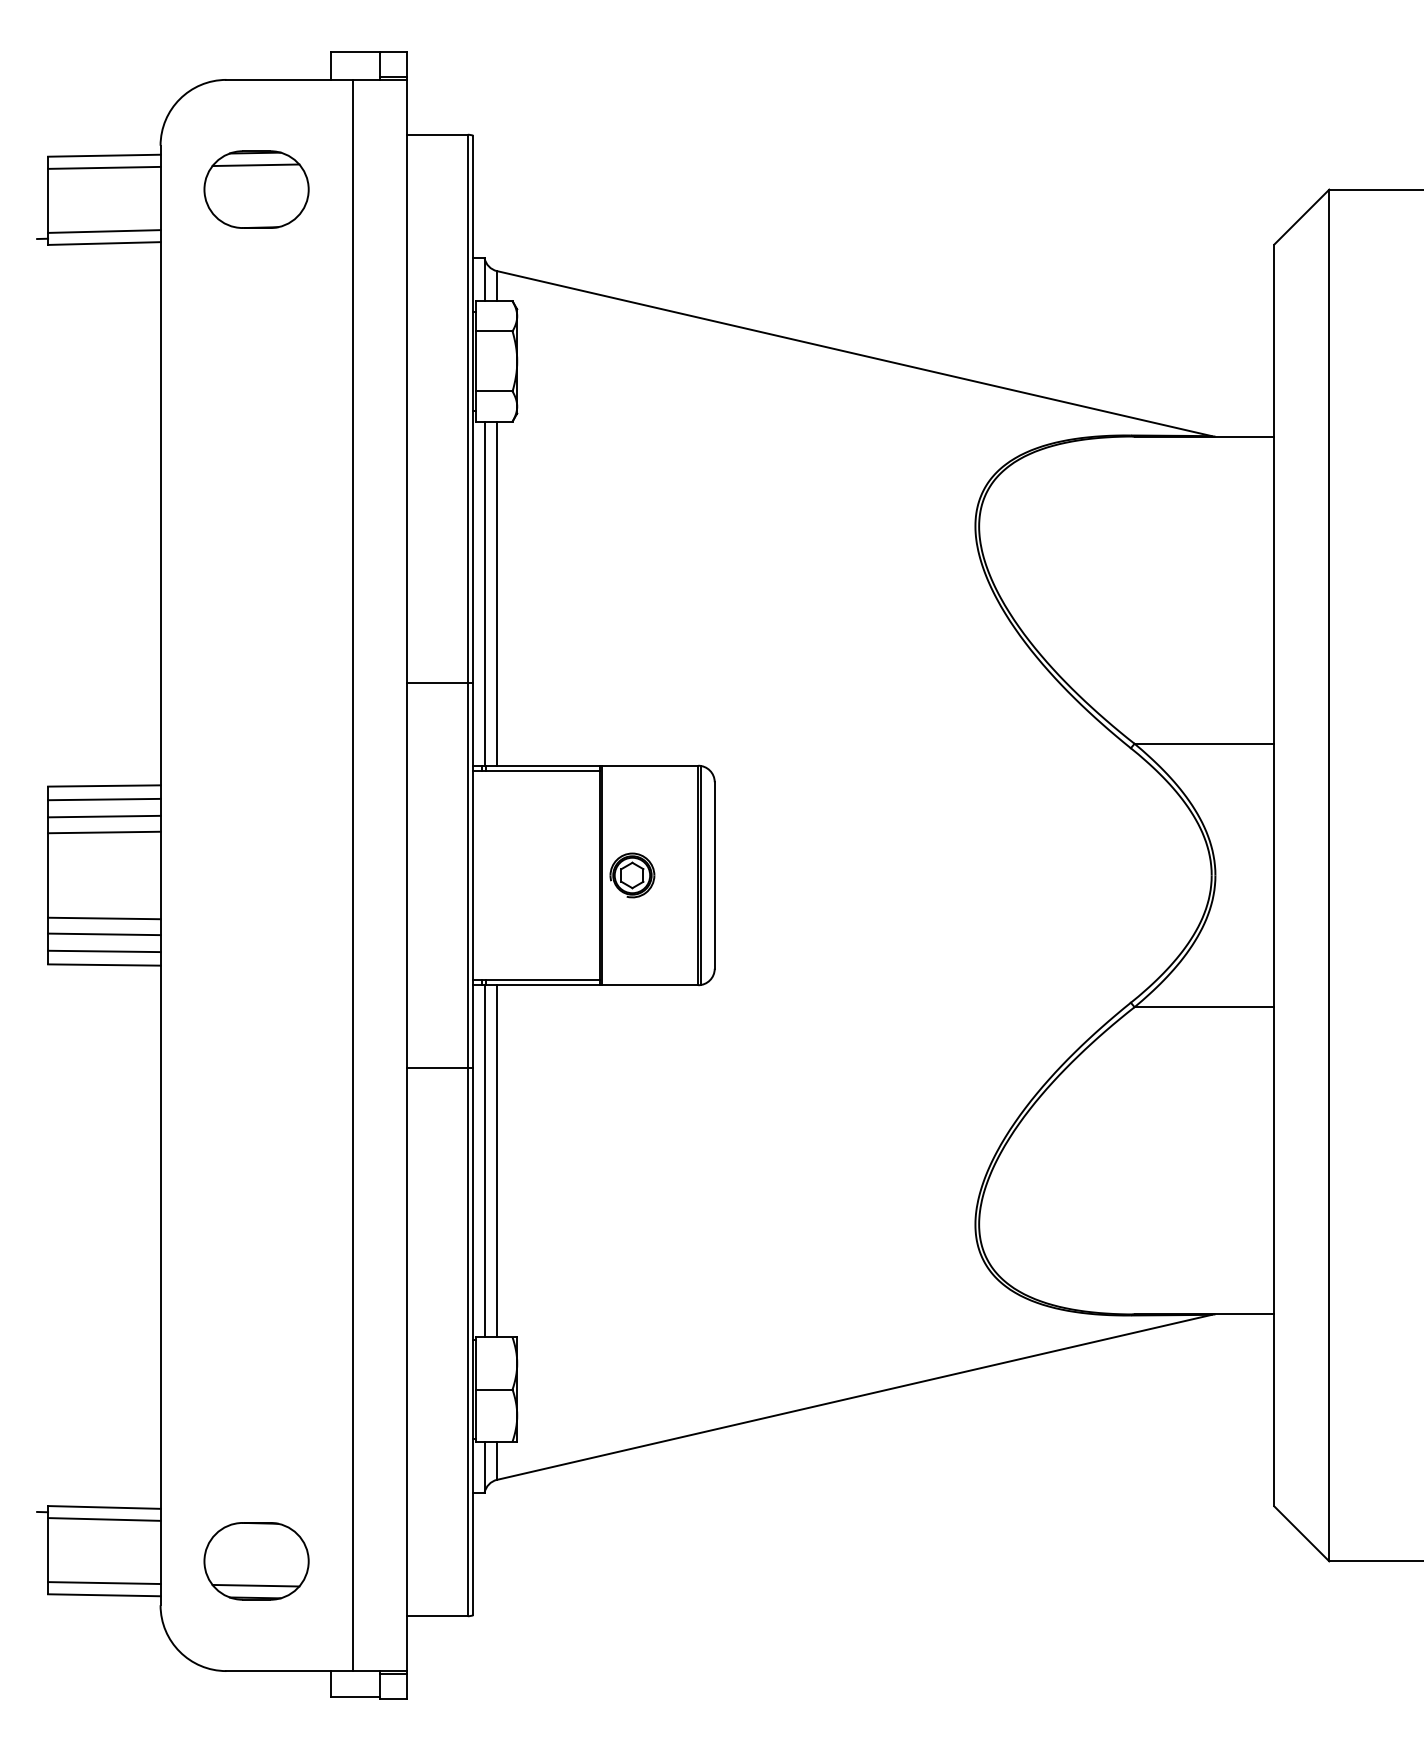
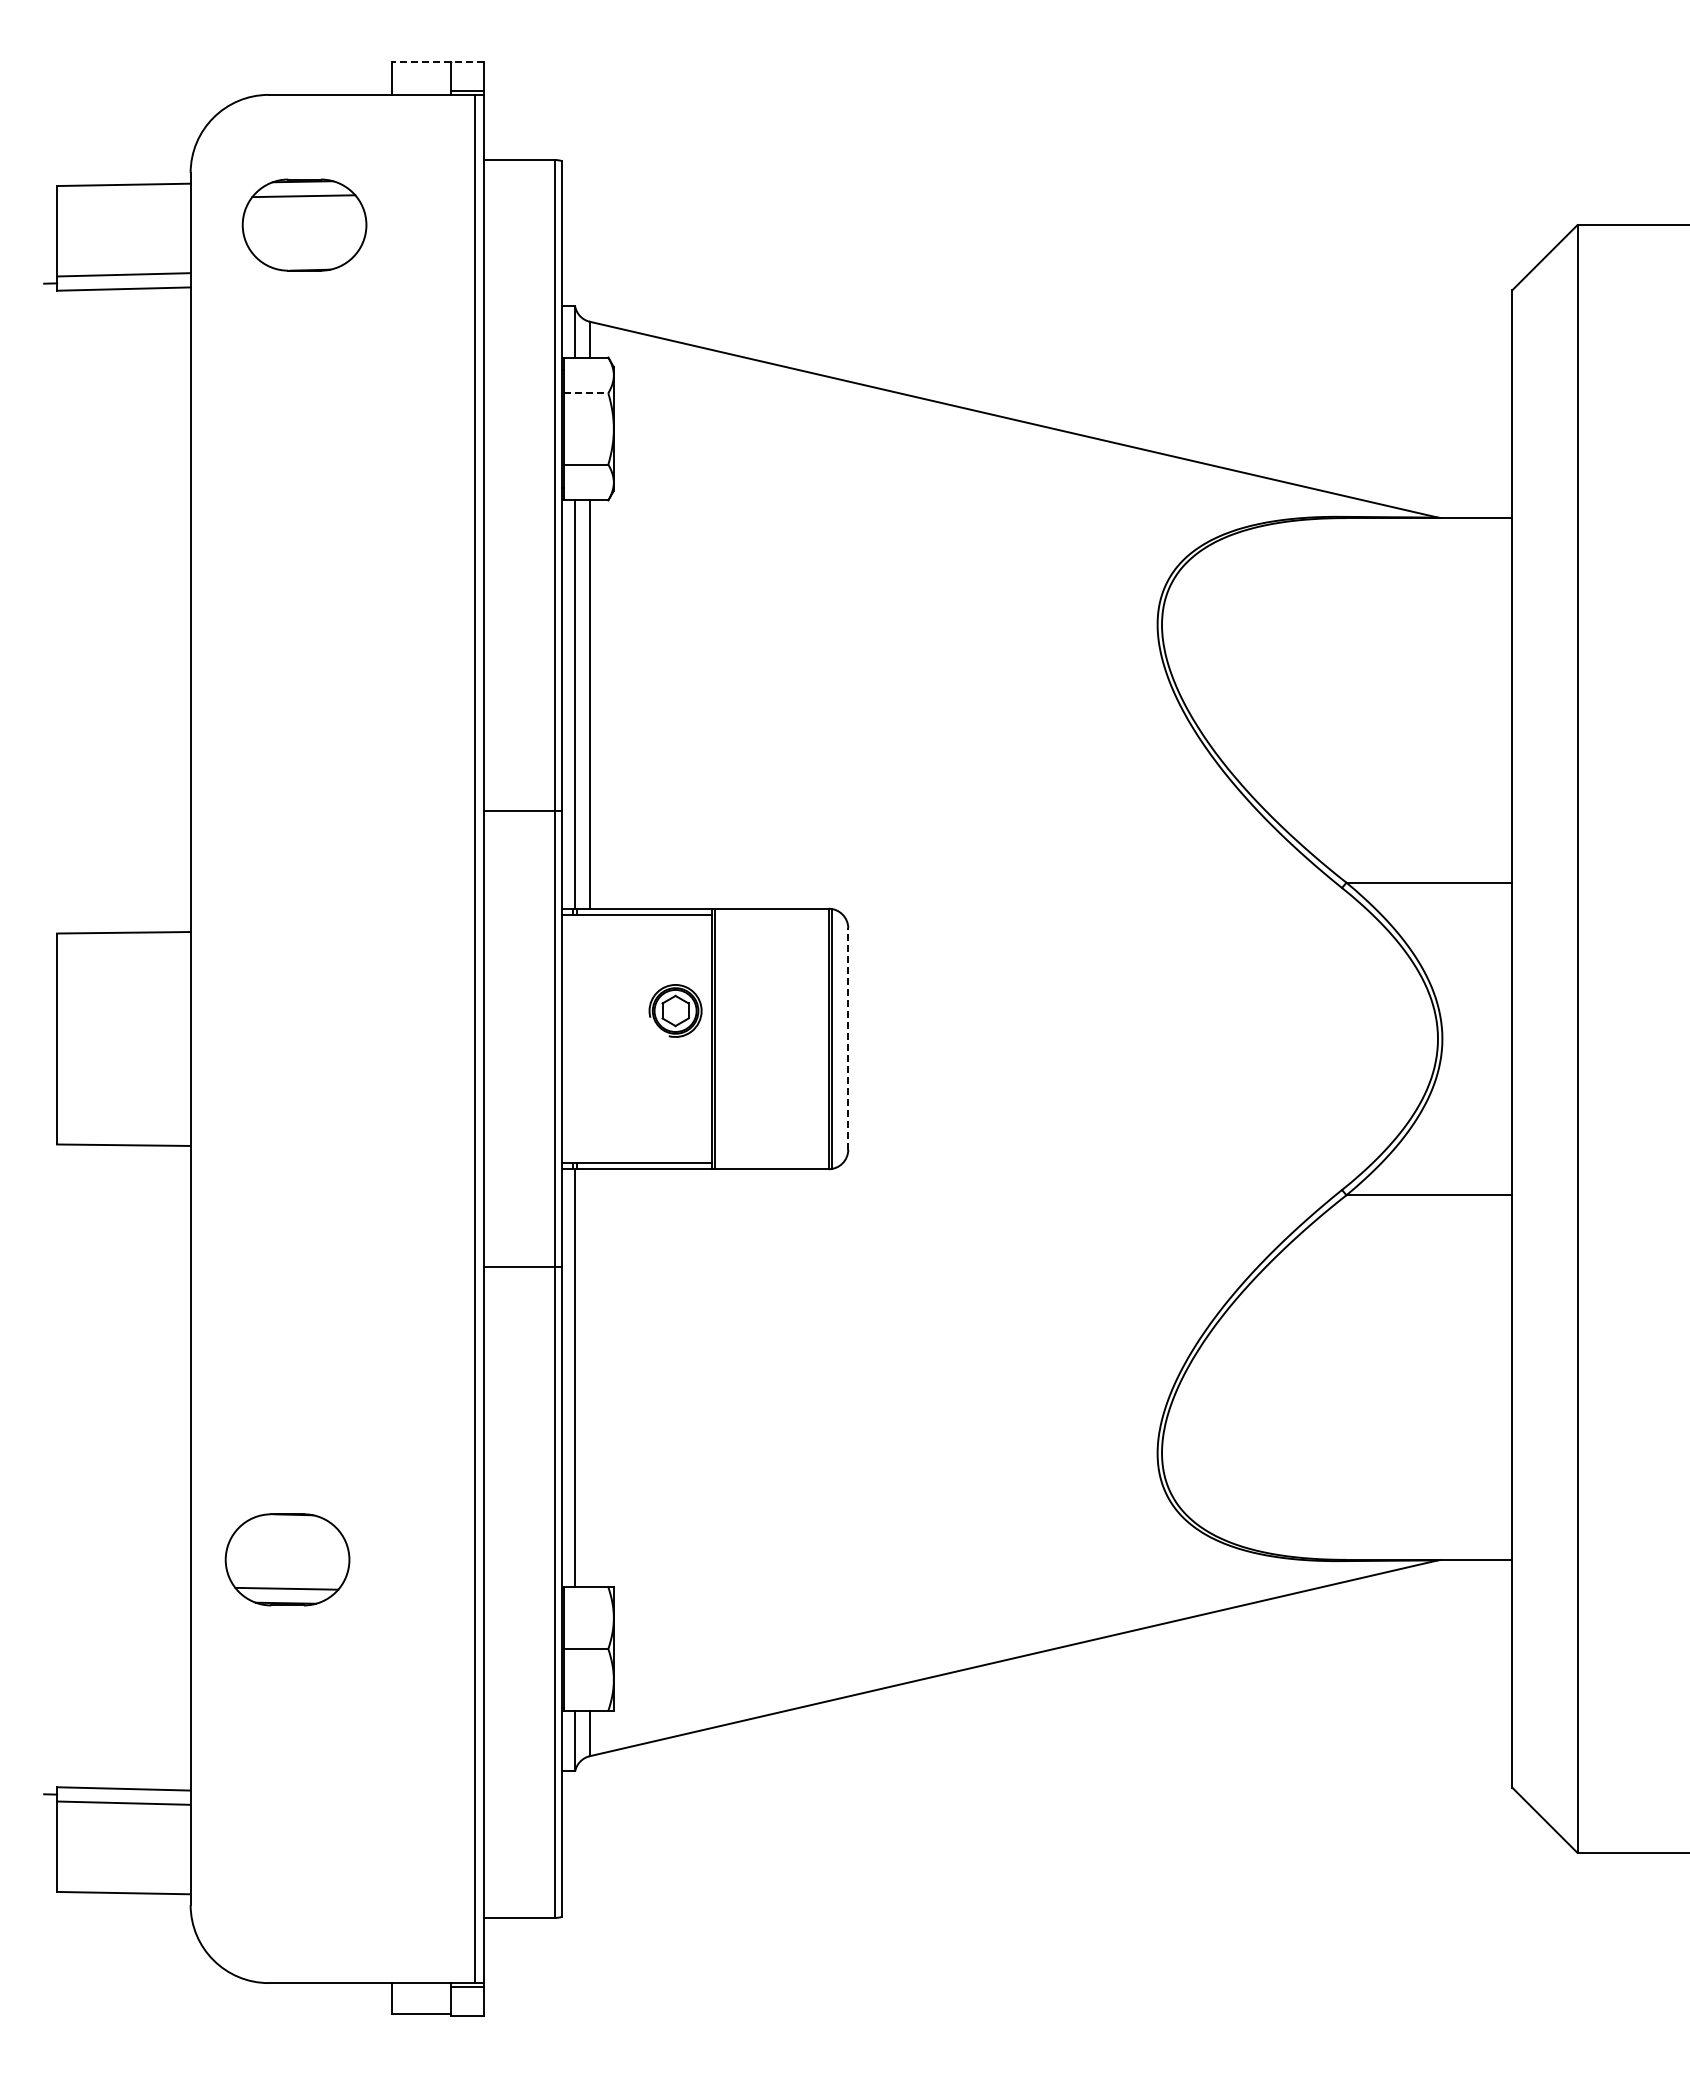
line: (369, 52) -> (438, 62), solid -> dashed
line: (103, 168) -> (123, 199), removed
line: (494, 331) -> (586, 393), solid -> dashed
line: (103, 799) -> (123, 948), removed
line: (103, 816) -> (123, 968), removed
line: (103, 832) -> (123, 987), removed
line: (352, 875) -> (474, 1038), moved
part: (632, 875) -> (675, 1010), moved
line: (714, 875) -> (848, 1039), solid -> dashed
line: (103, 918) -> (123, 1089), removed
line: (103, 934) -> (123, 1108), removed
line: (103, 950) -> (123, 1128), removed
line: (496, 1161) -> (589, 1378), removed
part: (256, 1561) -> (287, 1559), moved
line: (103, 1582) -> (123, 1878), removed

